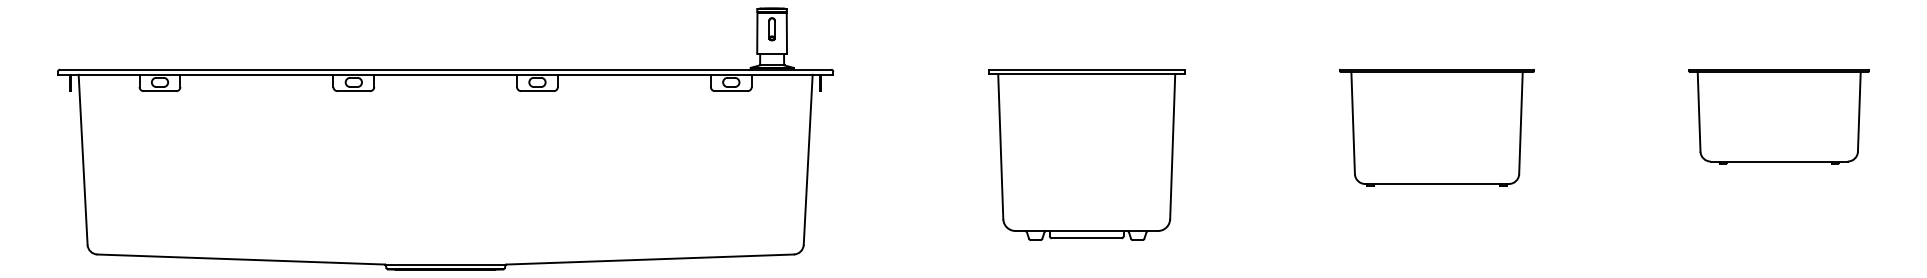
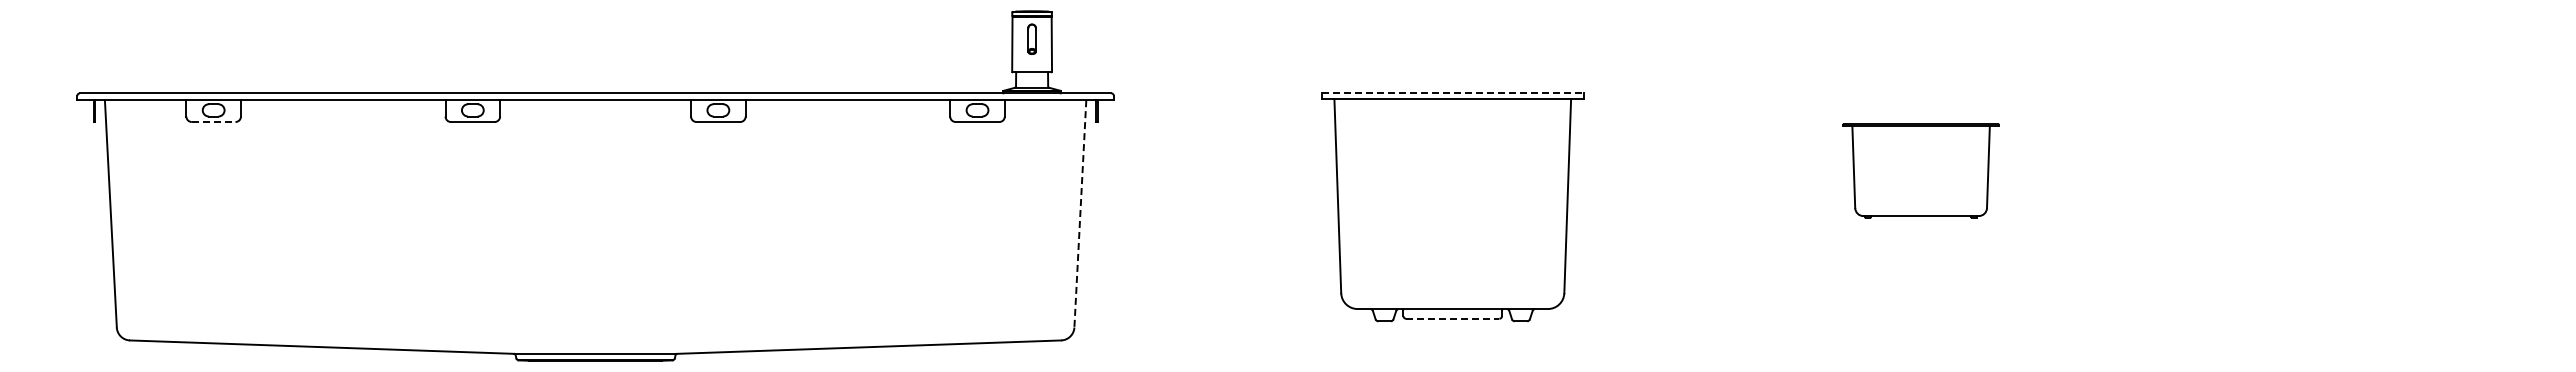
line: (1086, 69) -> (1452, 93), solid -> dashed
line: (159, 91) -> (213, 122), solid -> dashed
part: (1779, 116) -> (2378, 155), removed
part: (1436, 127) -> (1920, 170), size x0.6
line: (808, 159) -> (1080, 213), solid -> dashed
line: (1086, 238) -> (1452, 318), solid -> dashed

